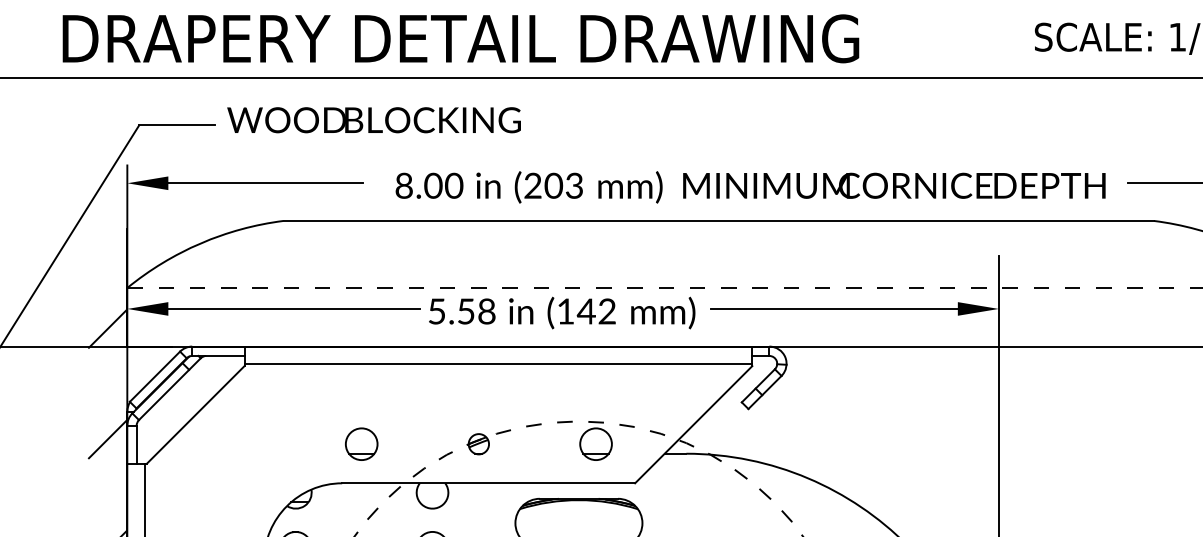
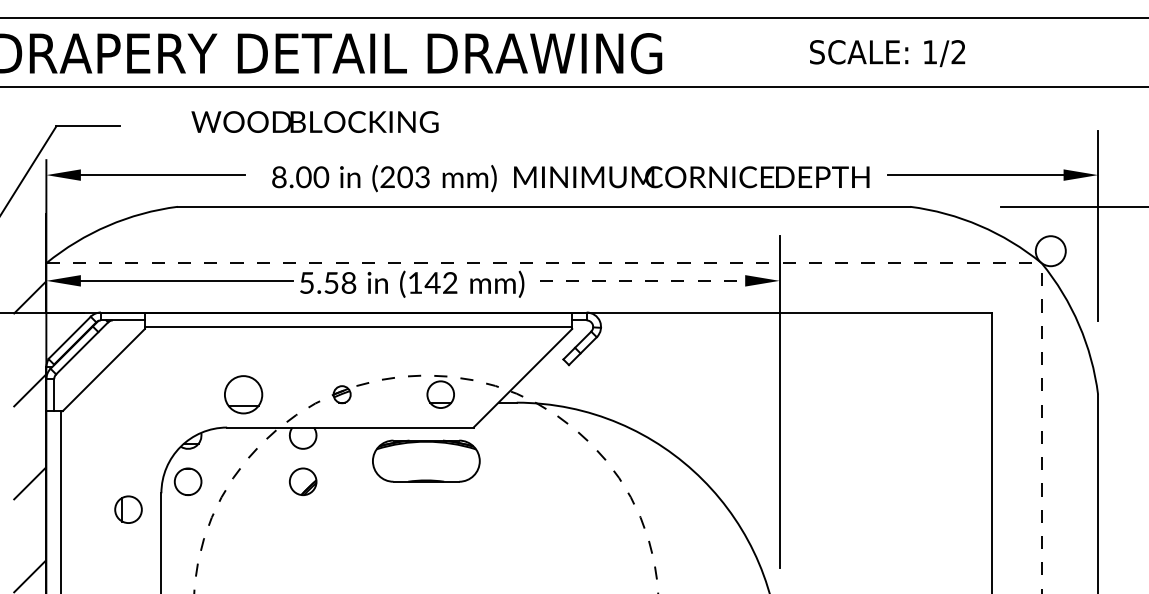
text: (373, 119) -> (314, 121), moved
line: (845, 308) -> (650, 280), solid -> dashed
part: (361, 444) -> (243, 394), size x1.4

